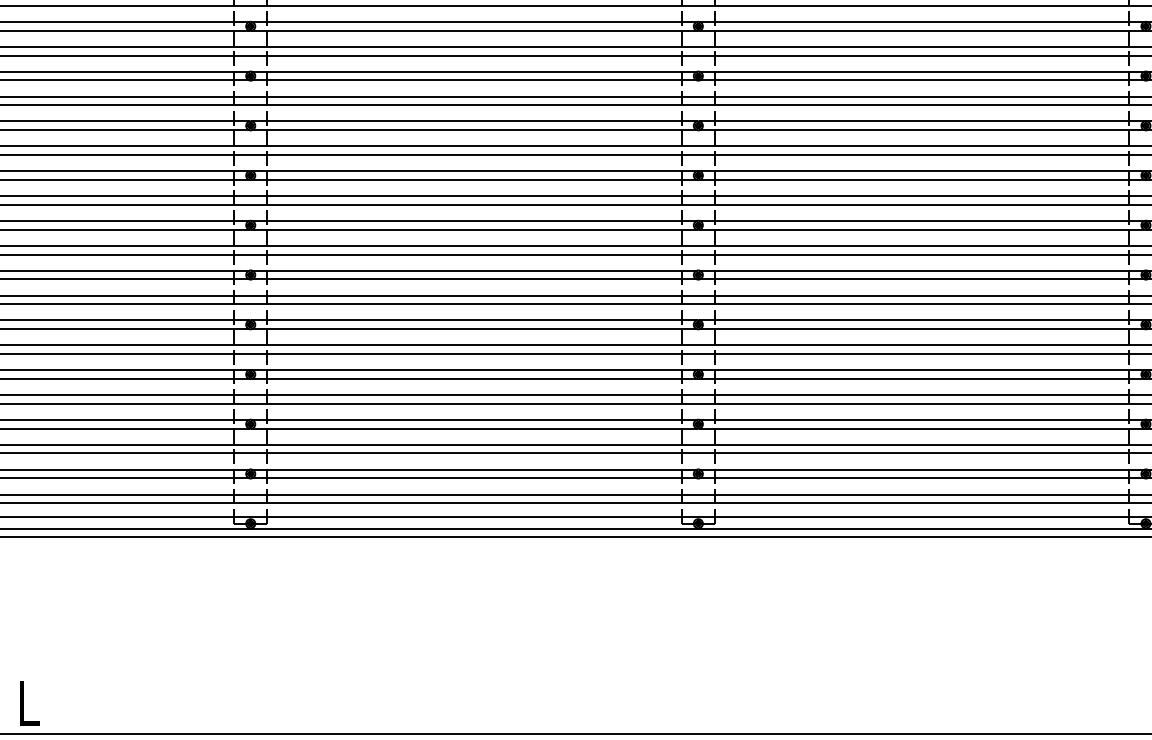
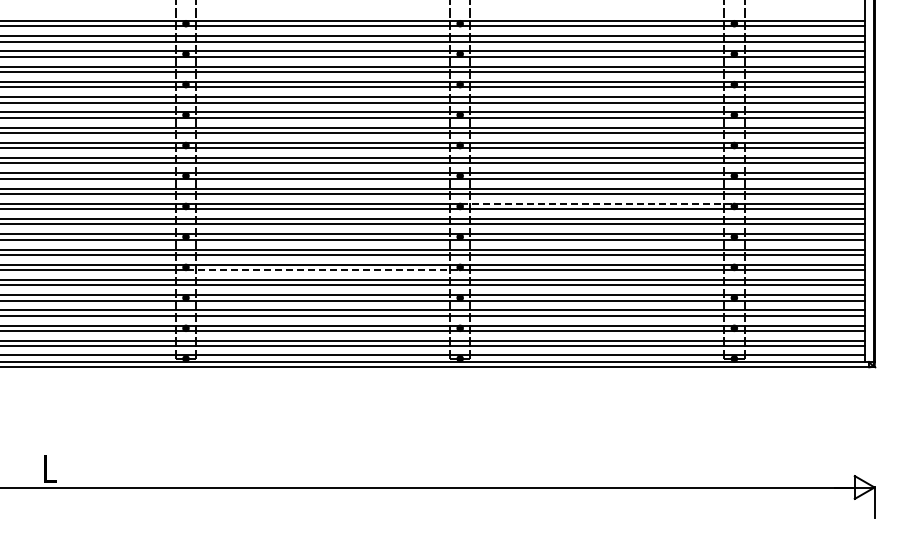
line: (922, 270) -> (597, 203), solid -> dashed
line: (475, 379) -> (323, 270), solid -> dashed

